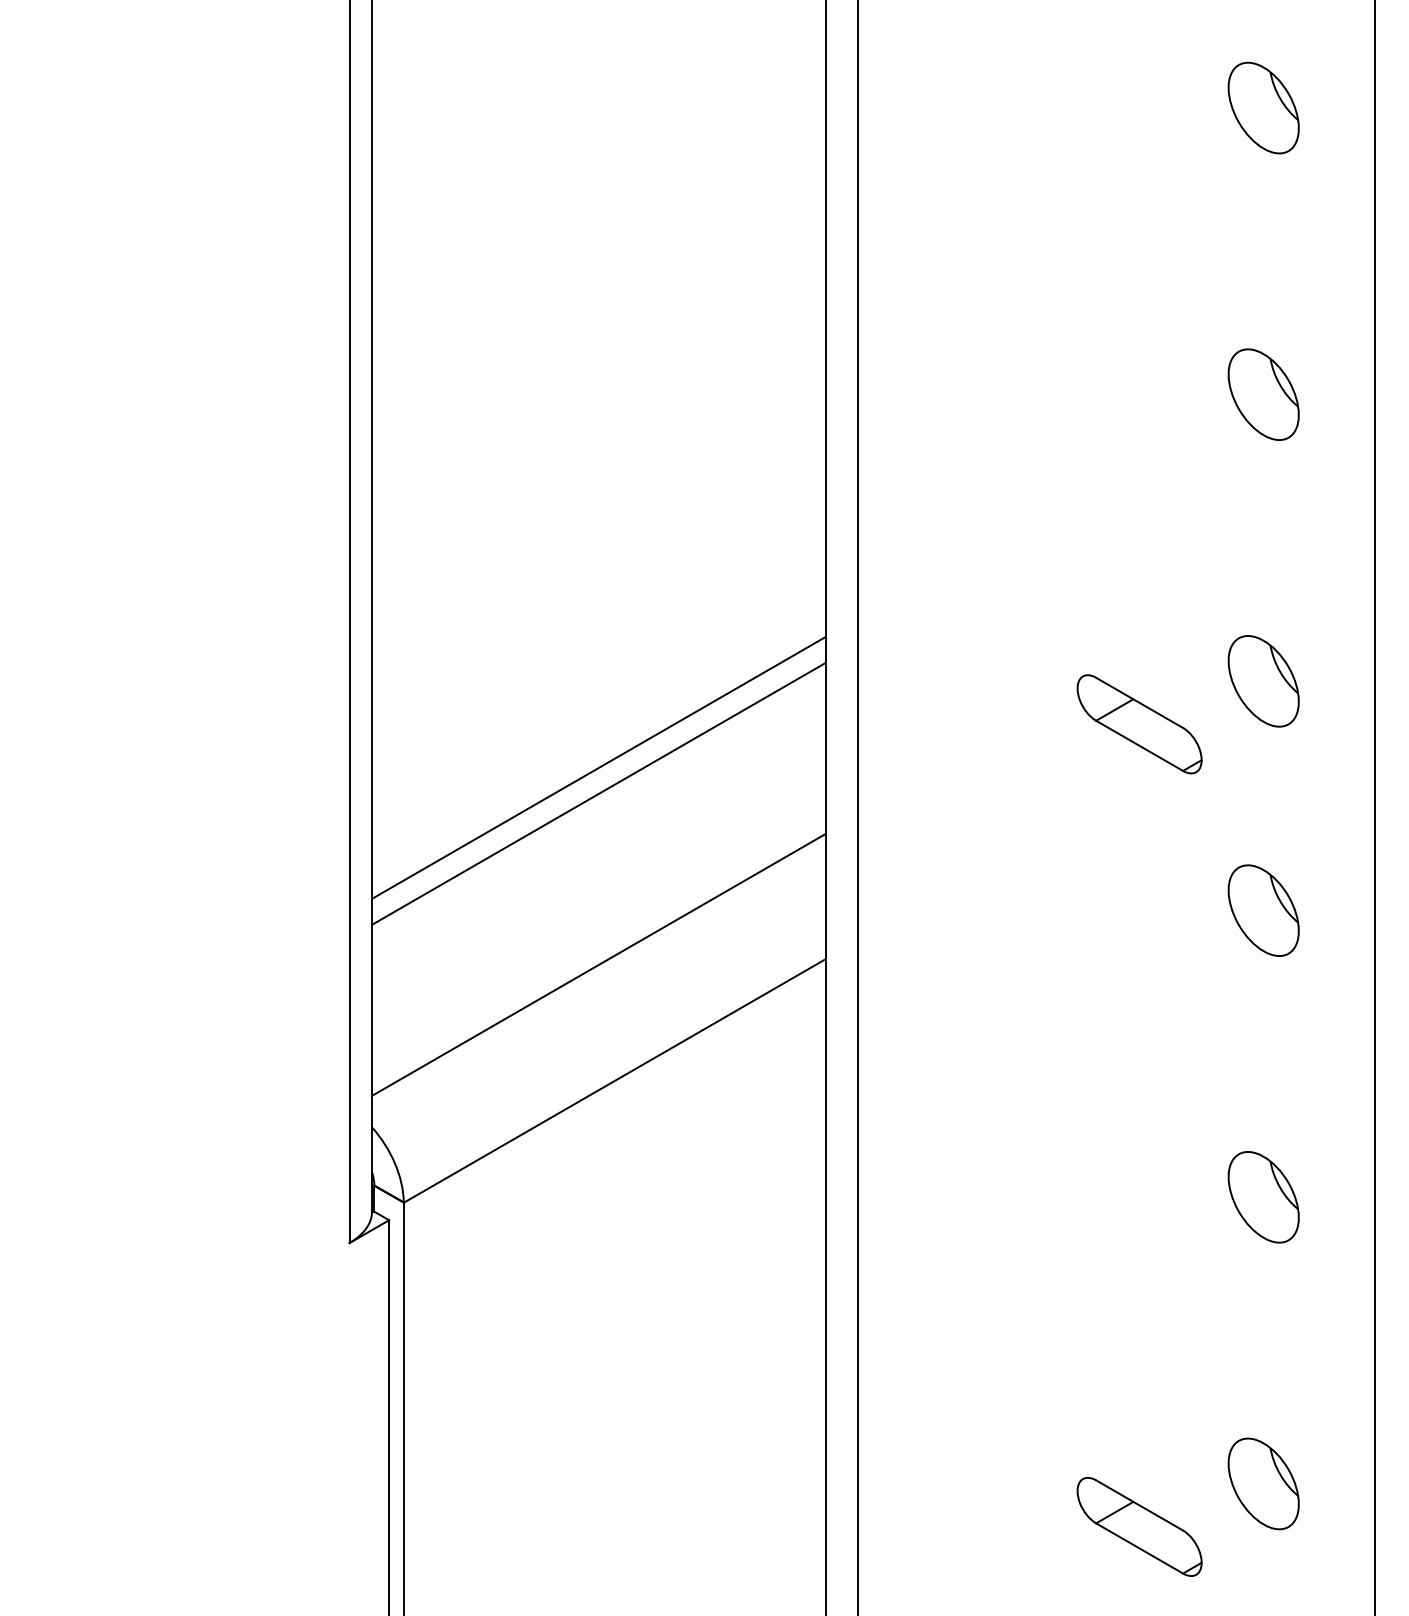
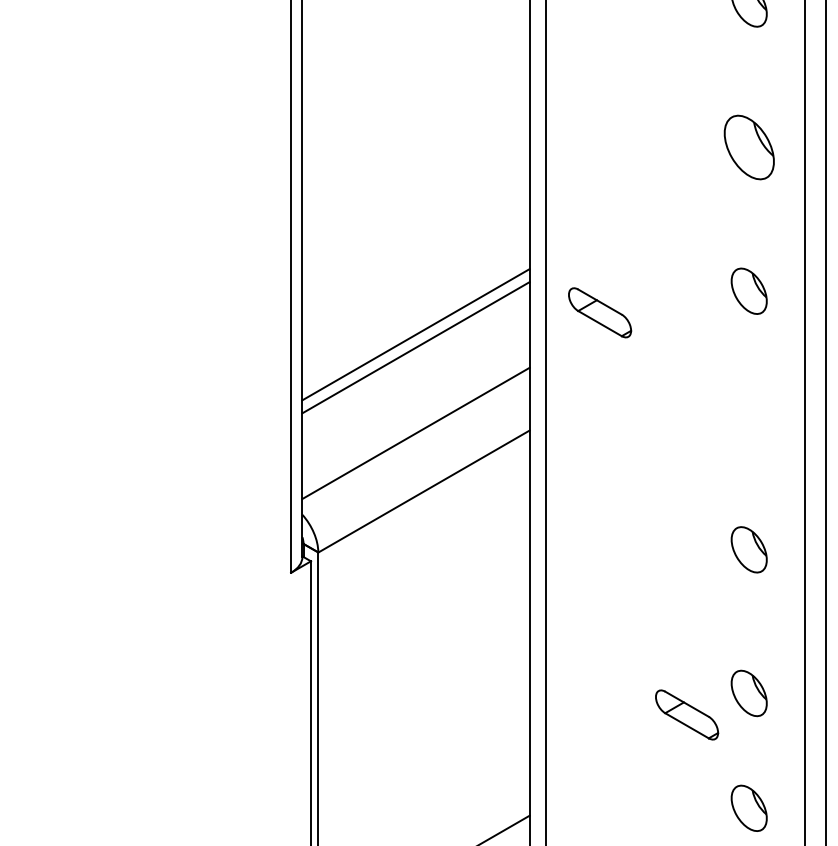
part: (1262, 394) -> (748, 147), size x1.4
part: (1140, 723) -> (600, 312), moved
part: (1262, 909) -> (748, 405), removed

